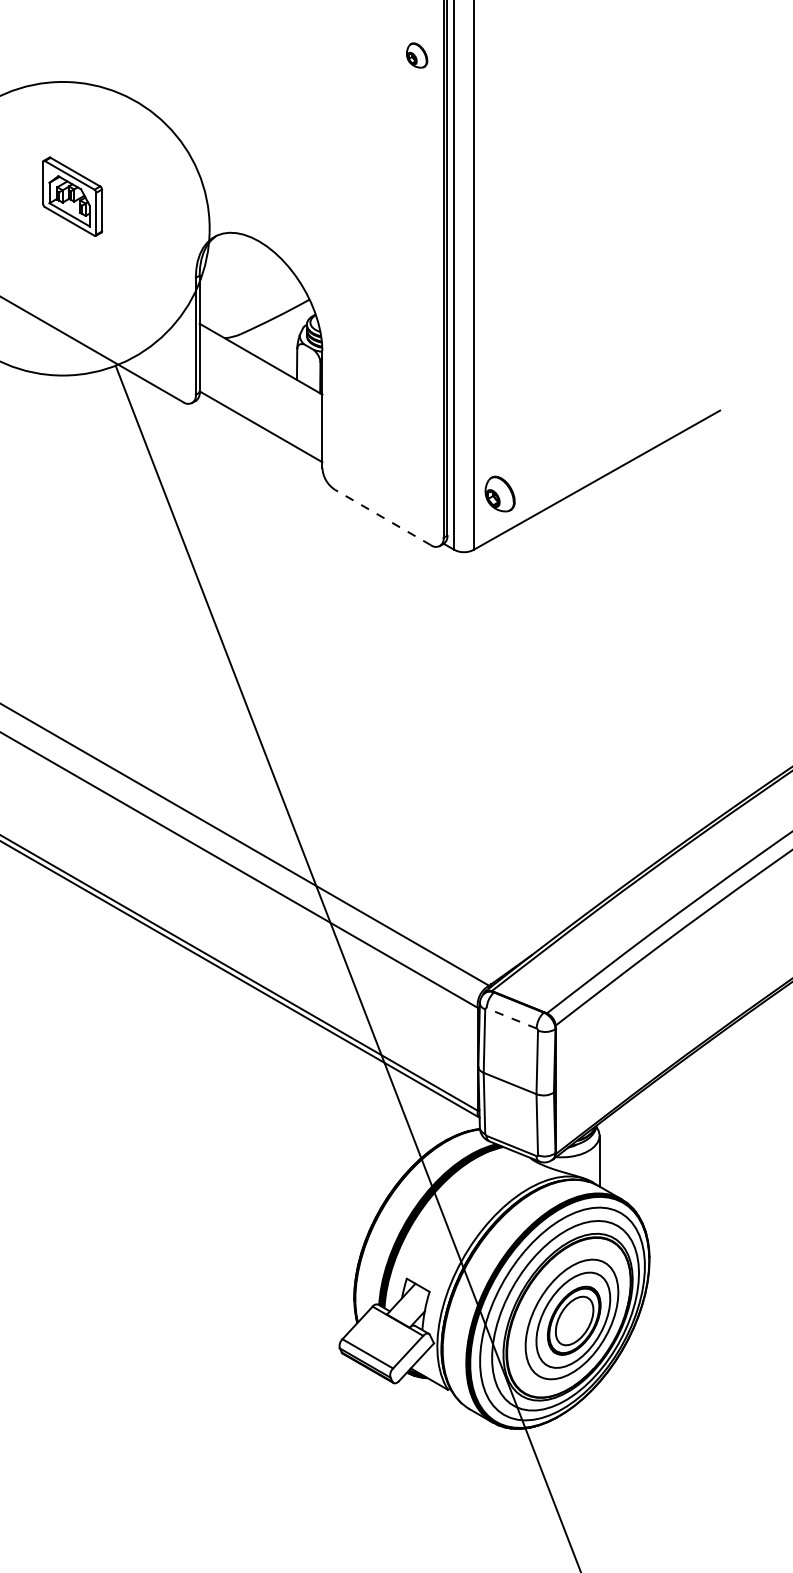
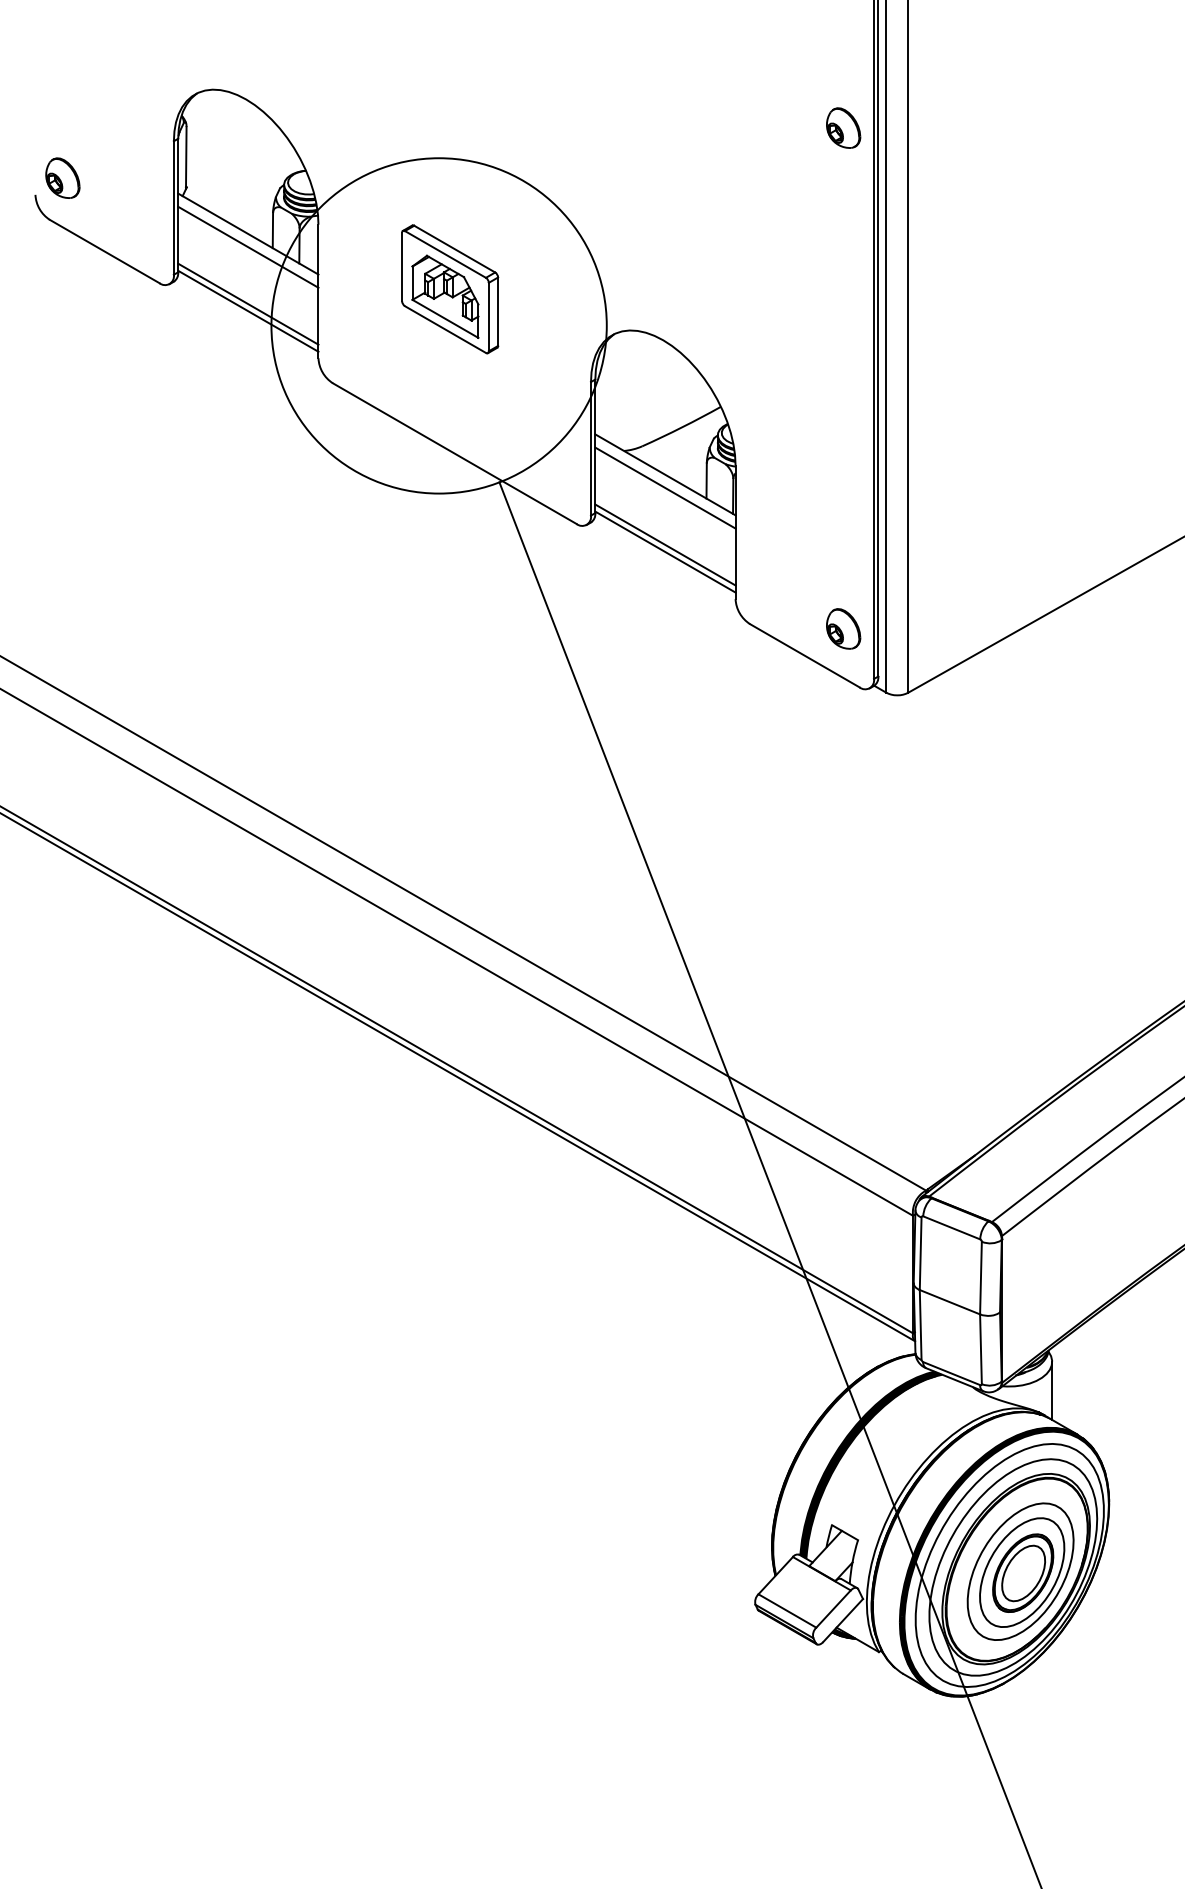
part: (416, 55) -> (843, 127), size x1.43
part: (72, 196) -> (450, 289), size x1.43
line: (261, 370) -> (665, 487), added
line: (261, 420) -> (665, 544), added
part: (500, 493) -> (843, 628), moved
line: (382, 517) -> (804, 655), dashed -> solid
line: (511, 1018) -> (951, 1227), dashed -> solid

